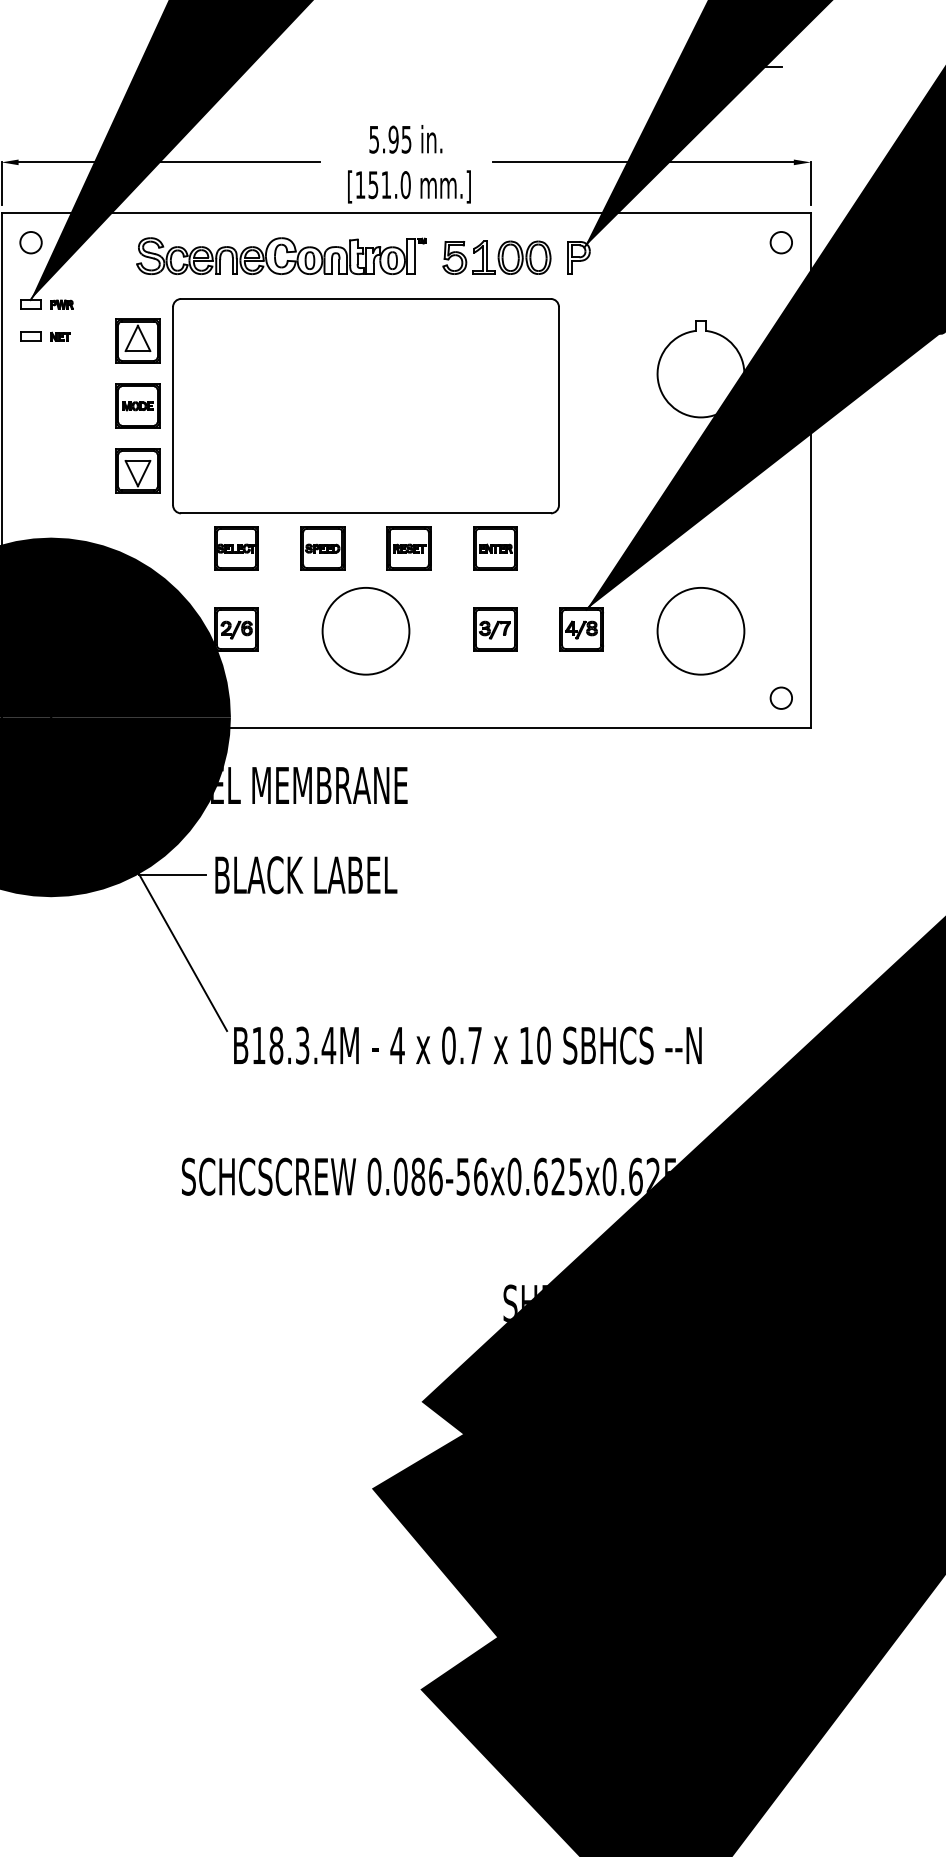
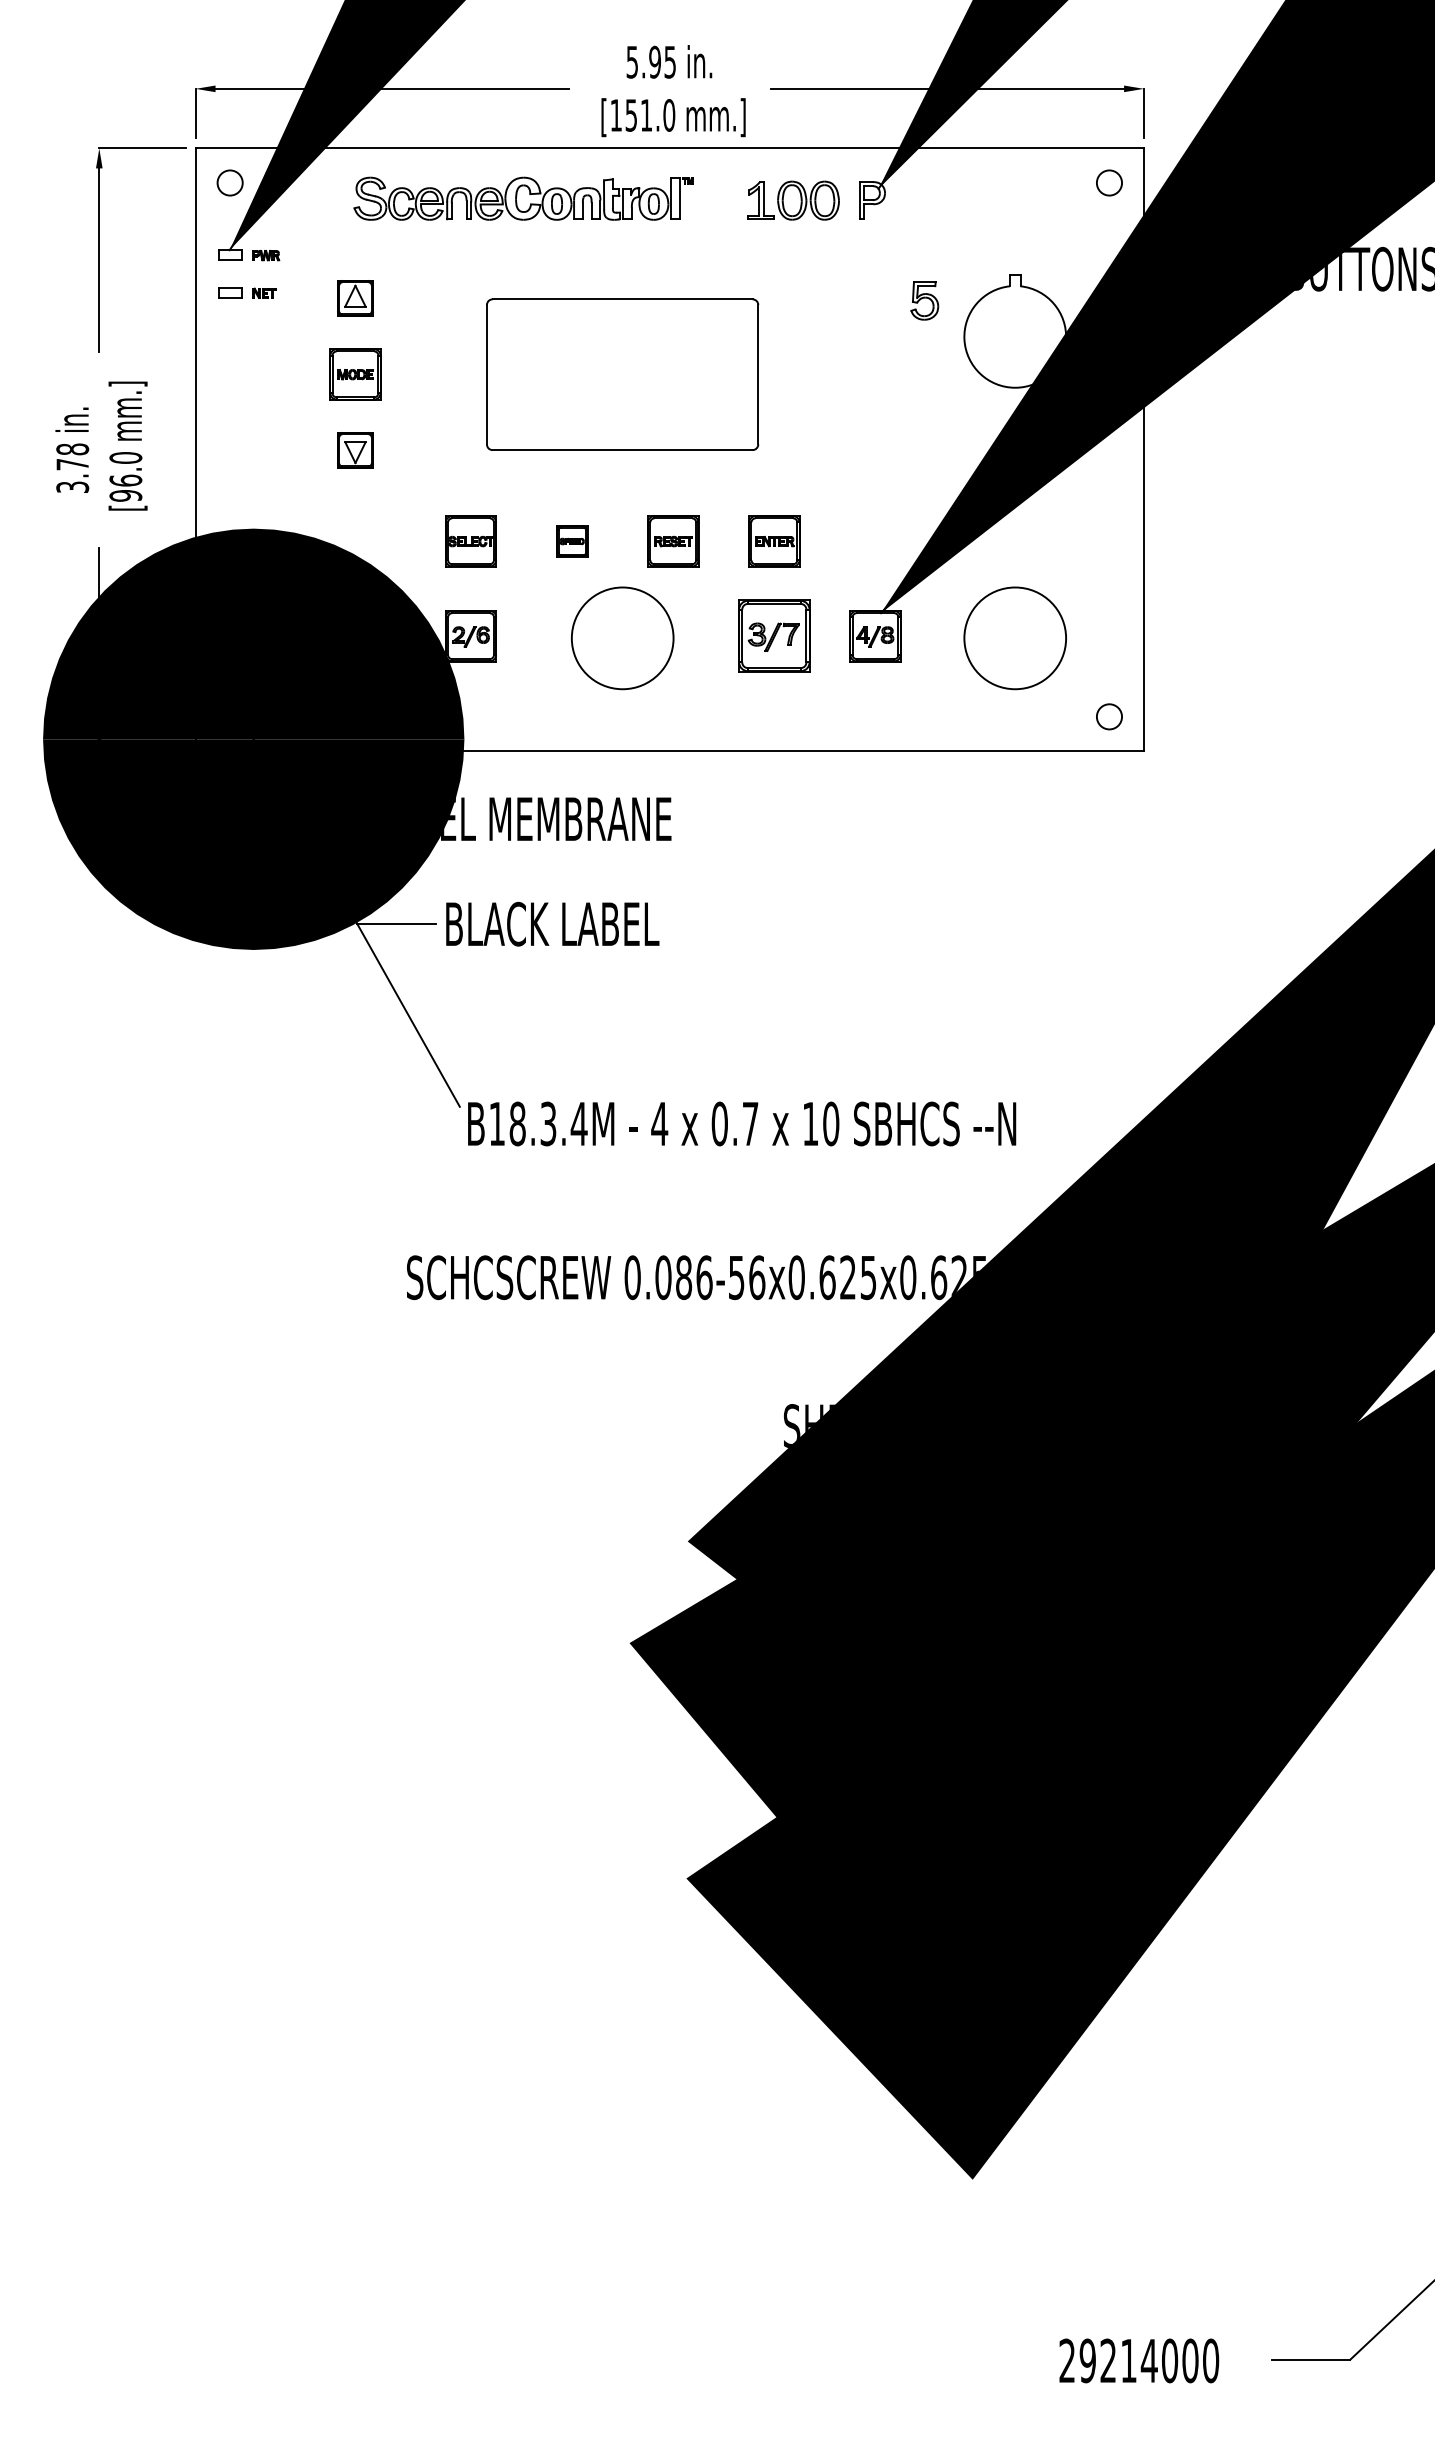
part: (454, 257) -> (924, 300), moved
part: (138, 341) -> (355, 298), size x0.7
part: (365, 406) -> (622, 374), size x0.6
part: (138, 470) -> (355, 450), size x0.7
part: (323, 548) -> (572, 541), size x0.6
part: (495, 629) -> (774, 636), size x1.4

